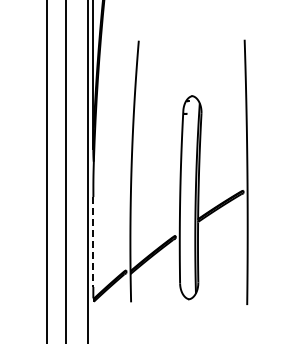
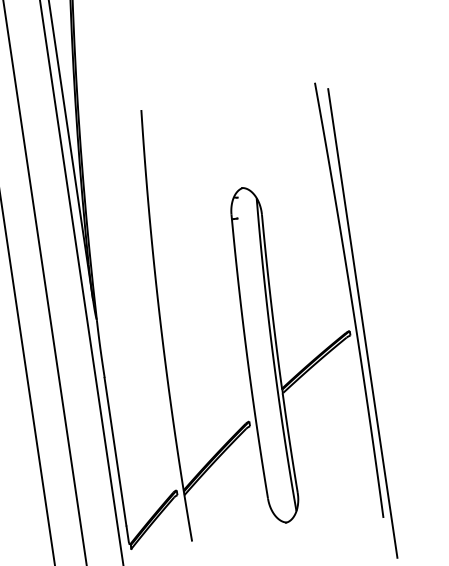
line: (252, 187) -> (363, 323), added
line: (93, 242) -> (115, 452), dashed -> solid

